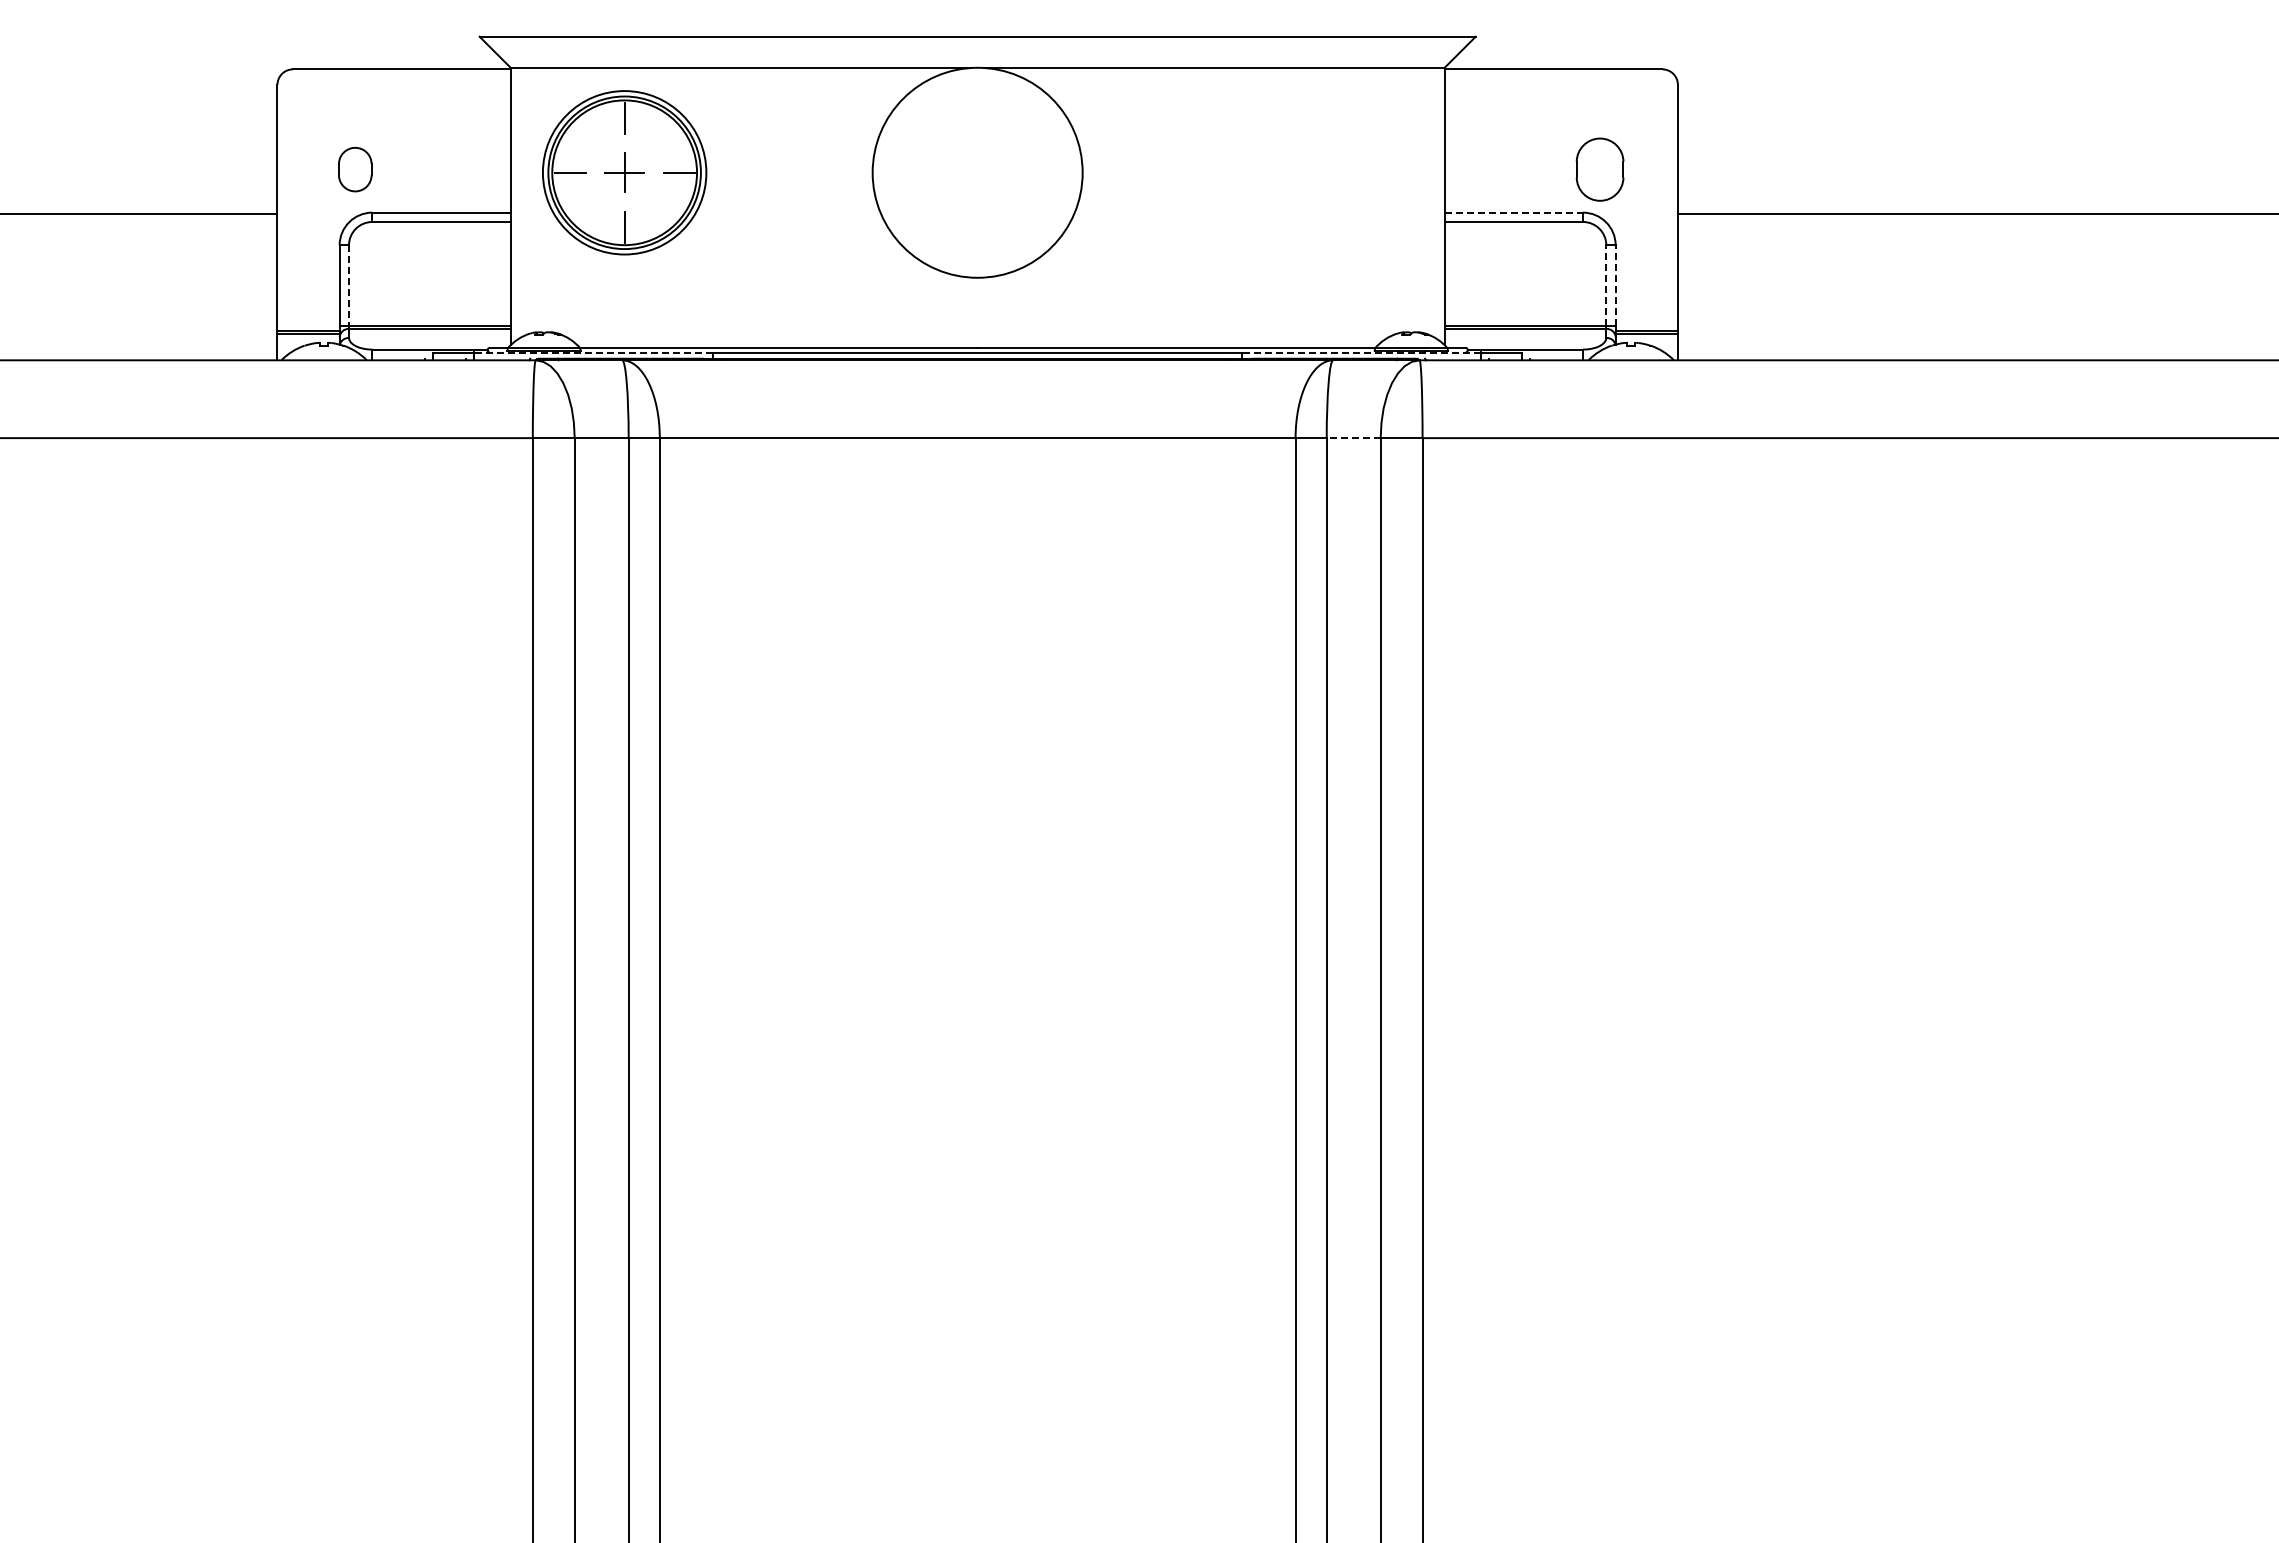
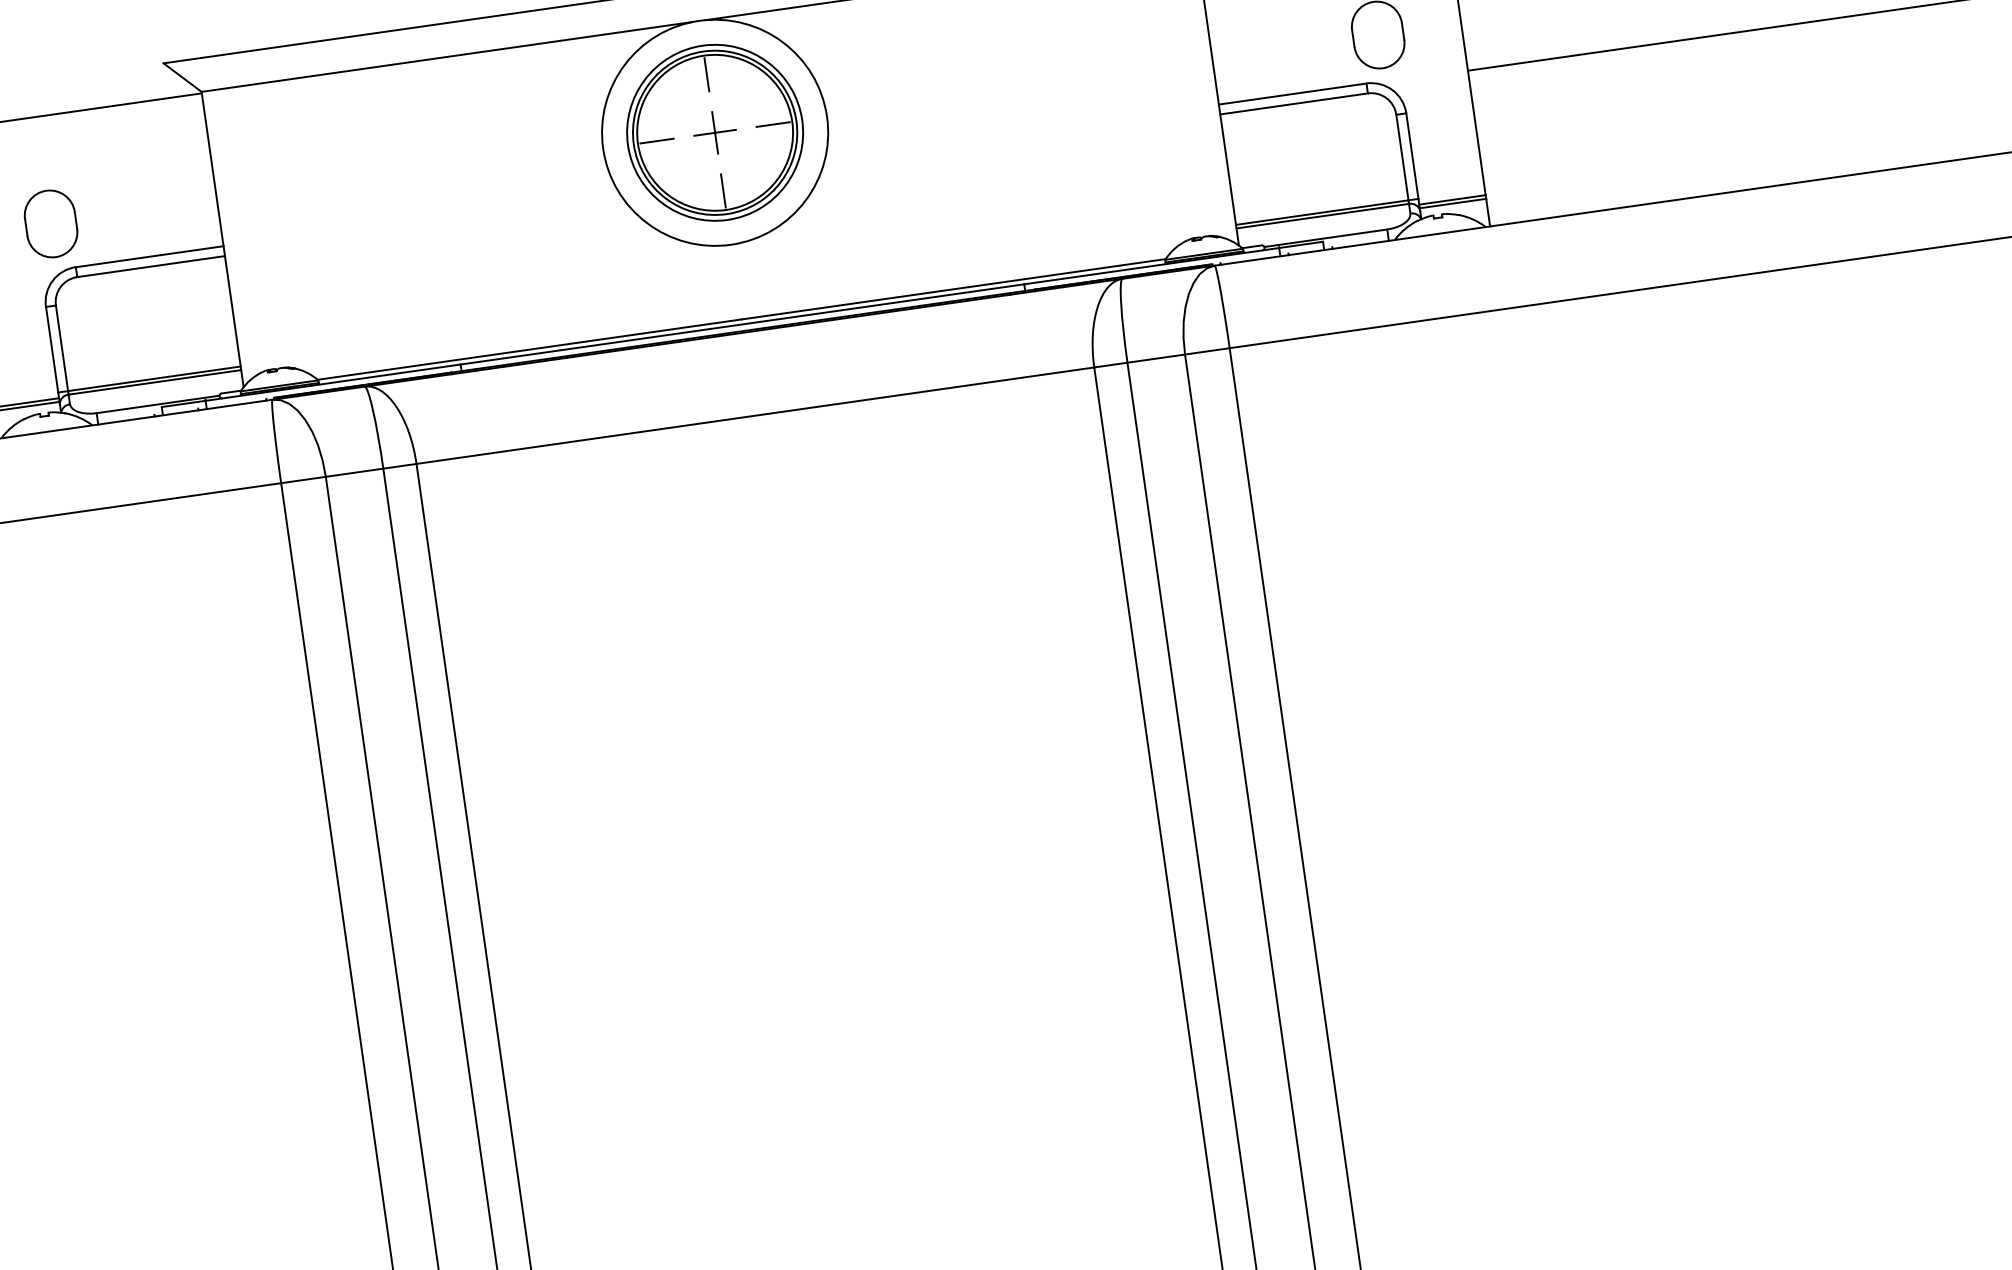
part: (355, 169) -> (51, 223), size x1.43
part: (624, 172) -> (714, 132), moved
line: (1514, 212) -> (1293, 93), dashed -> solid
line: (1606, 284) -> (1402, 156), dashed -> solid
line: (1615, 284) -> (1412, 155), dashed -> solid
line: (348, 285) -> (61, 348), dashed -> solid
line: (593, 352) -> (332, 382), dashed -> solid
line: (1361, 352) -> (1151, 266), dashed -> solid
line: (1353, 438) -> (1156, 359), dashed -> solid

